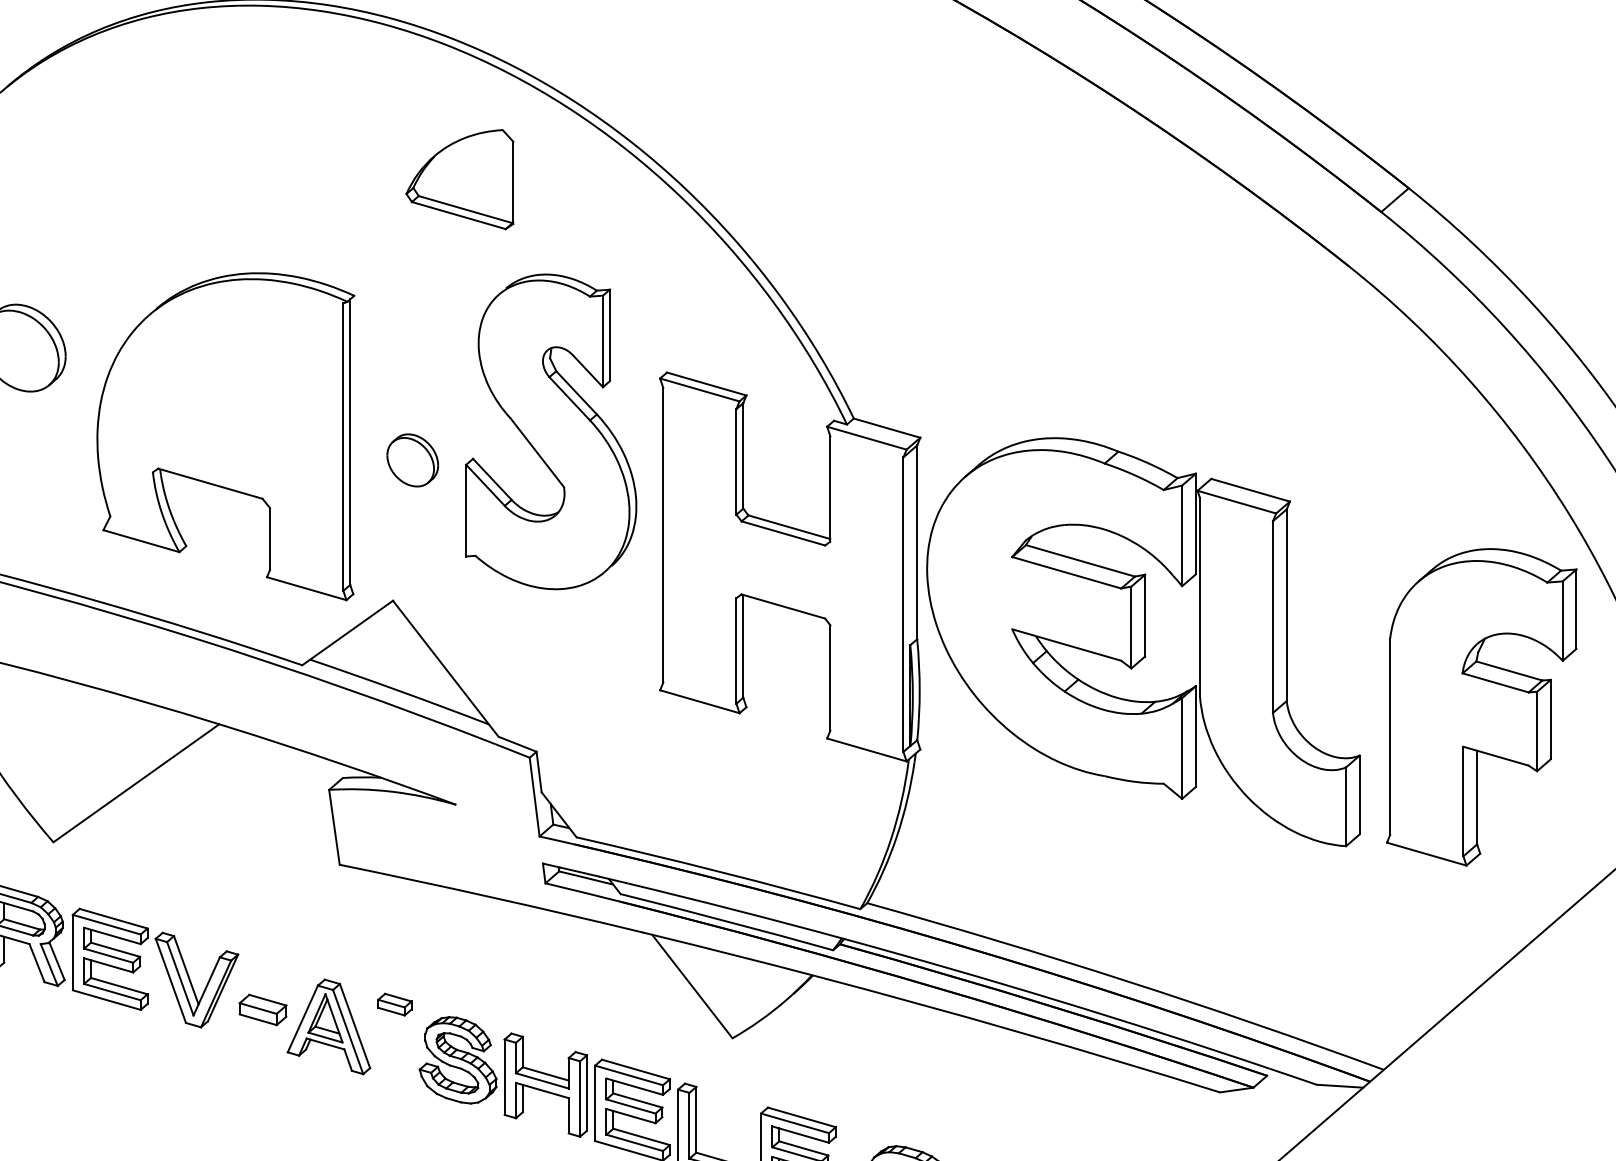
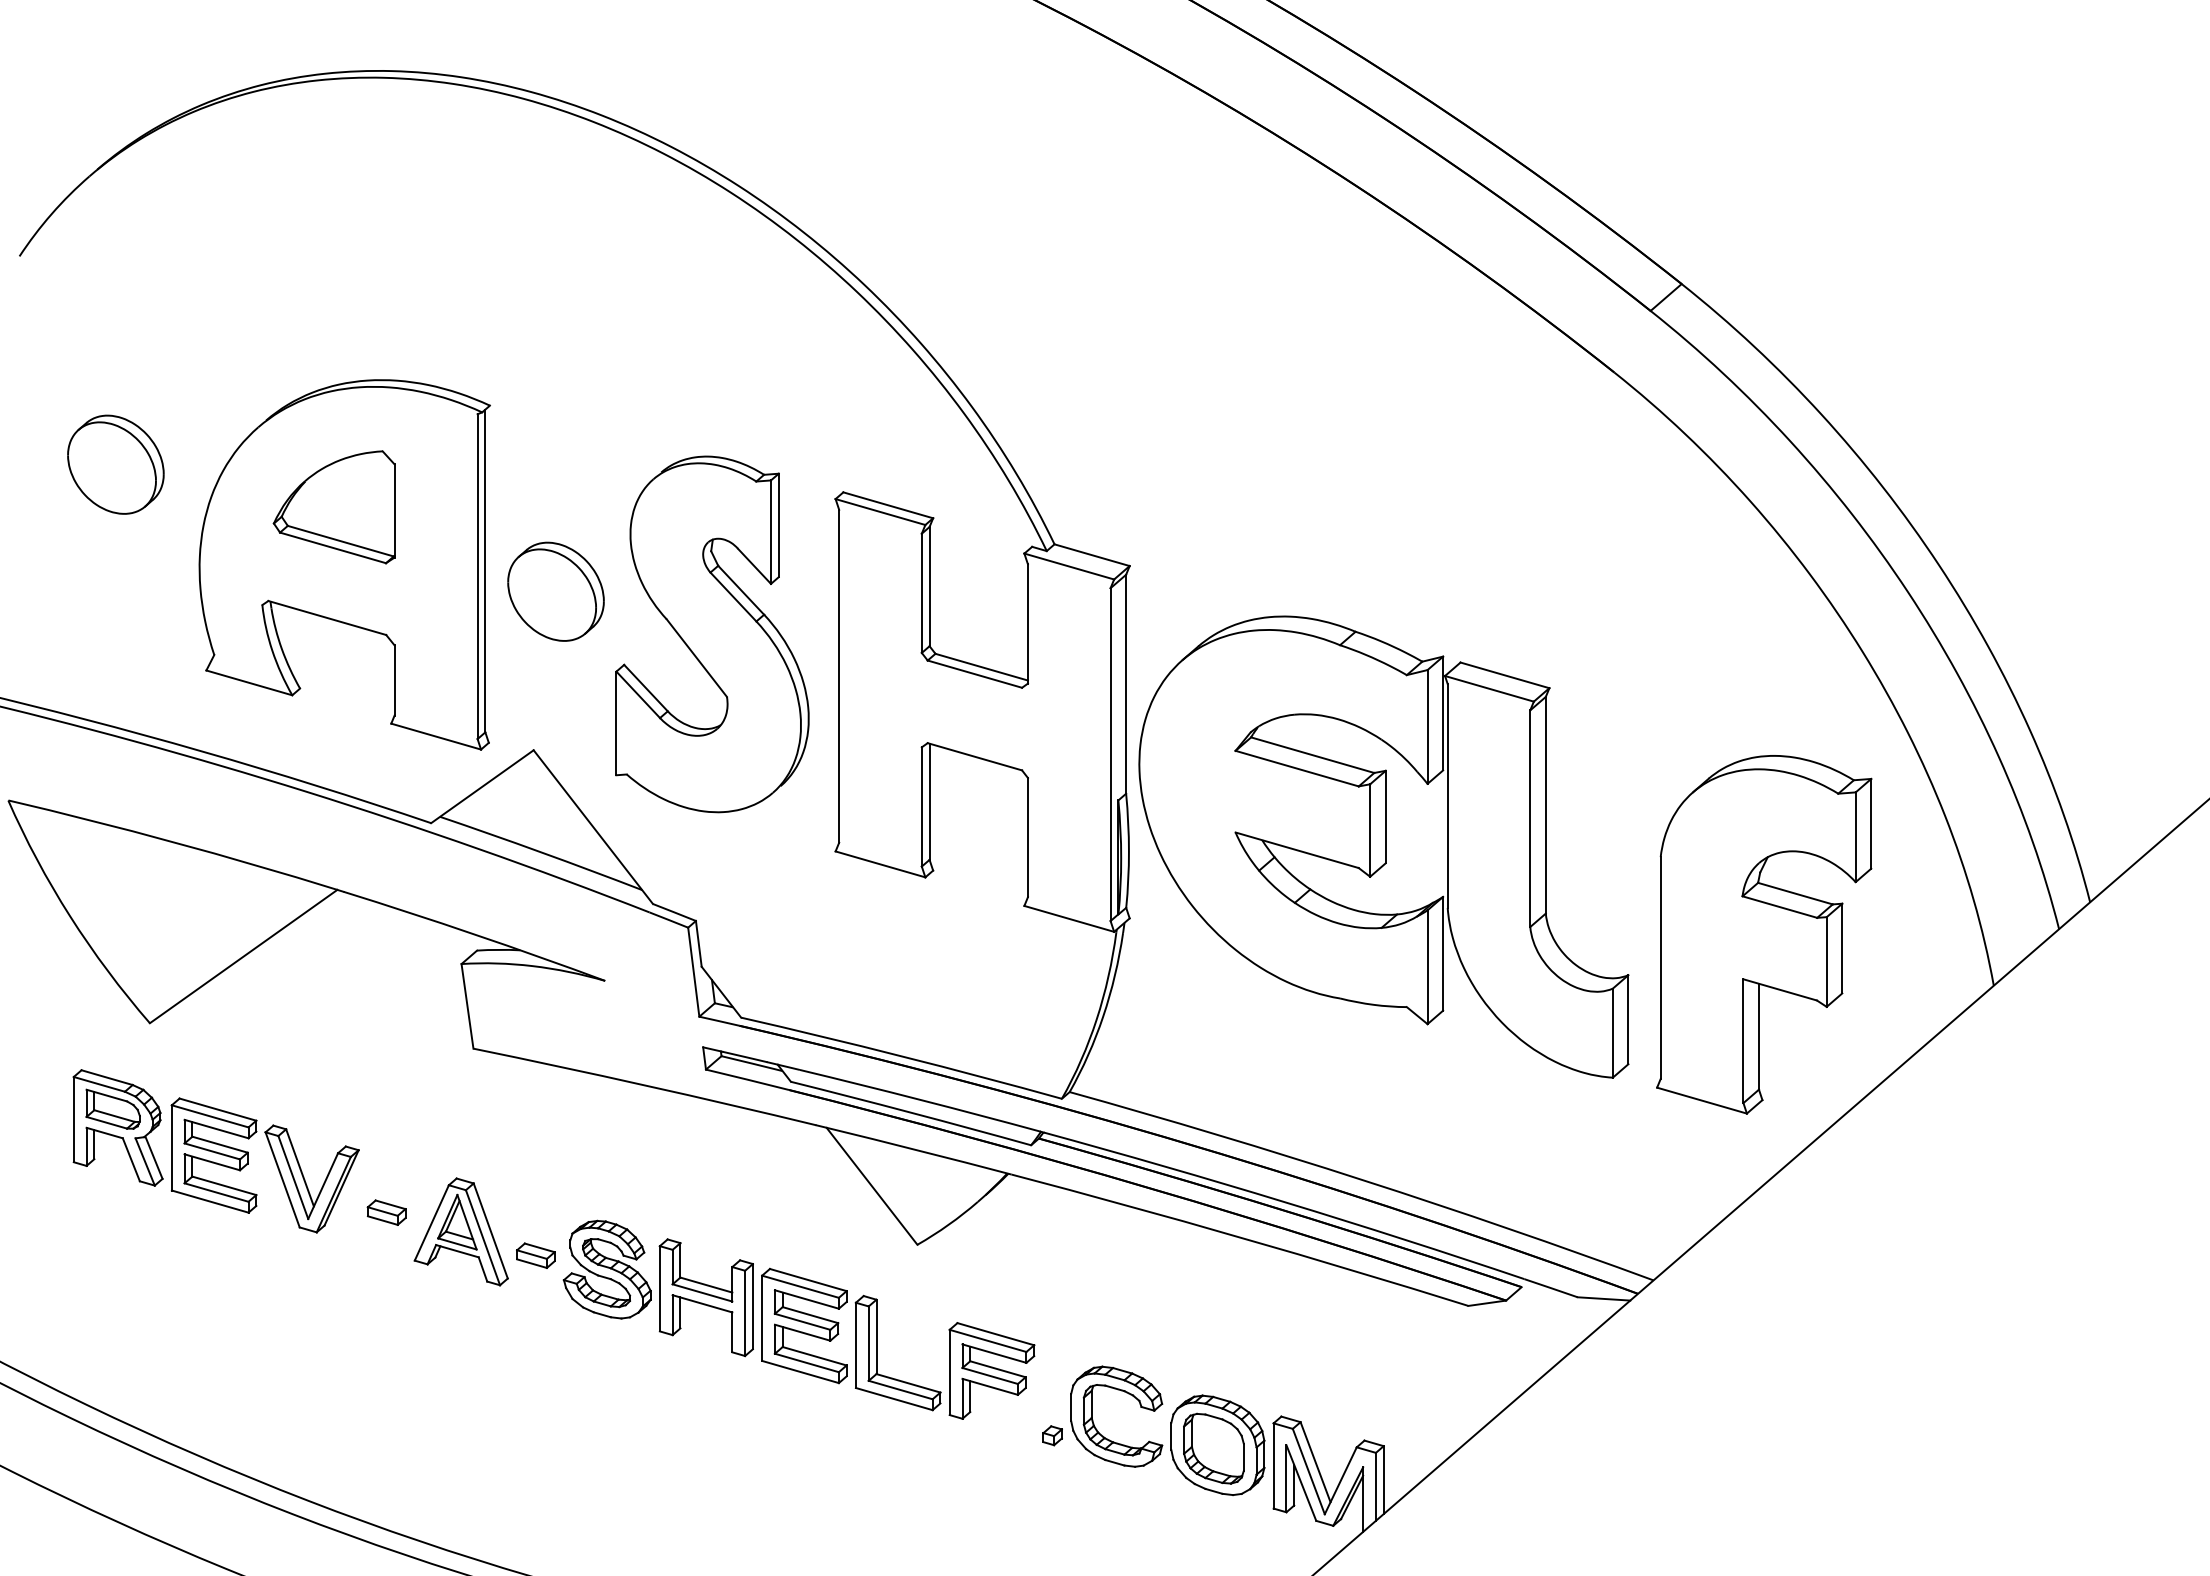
part: (459, 179) -> (333, 507), moved
part: (551, 431) -> (712, 634), moved
part: (412, 460) -> (555, 591), size x1.67
part: (1143, 641) -> (1383, 846), moved
part: (1482, 707) -> (1764, 934), moved
part: (394, 1004) -> (535, 1255), moved
part: (262, 1009) -> (386, 1212), size x0.71

